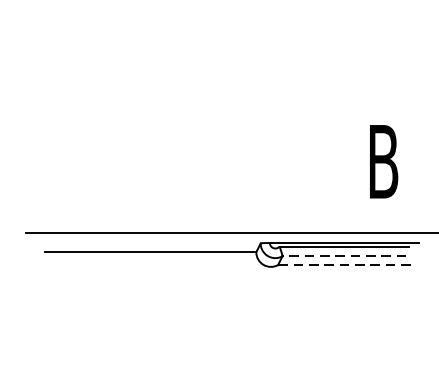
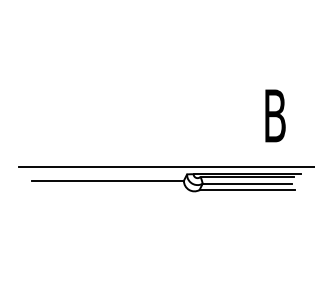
line: (343, 255) -> (246, 183), dashed -> solid
line: (344, 265) -> (247, 190), dashed -> solid

